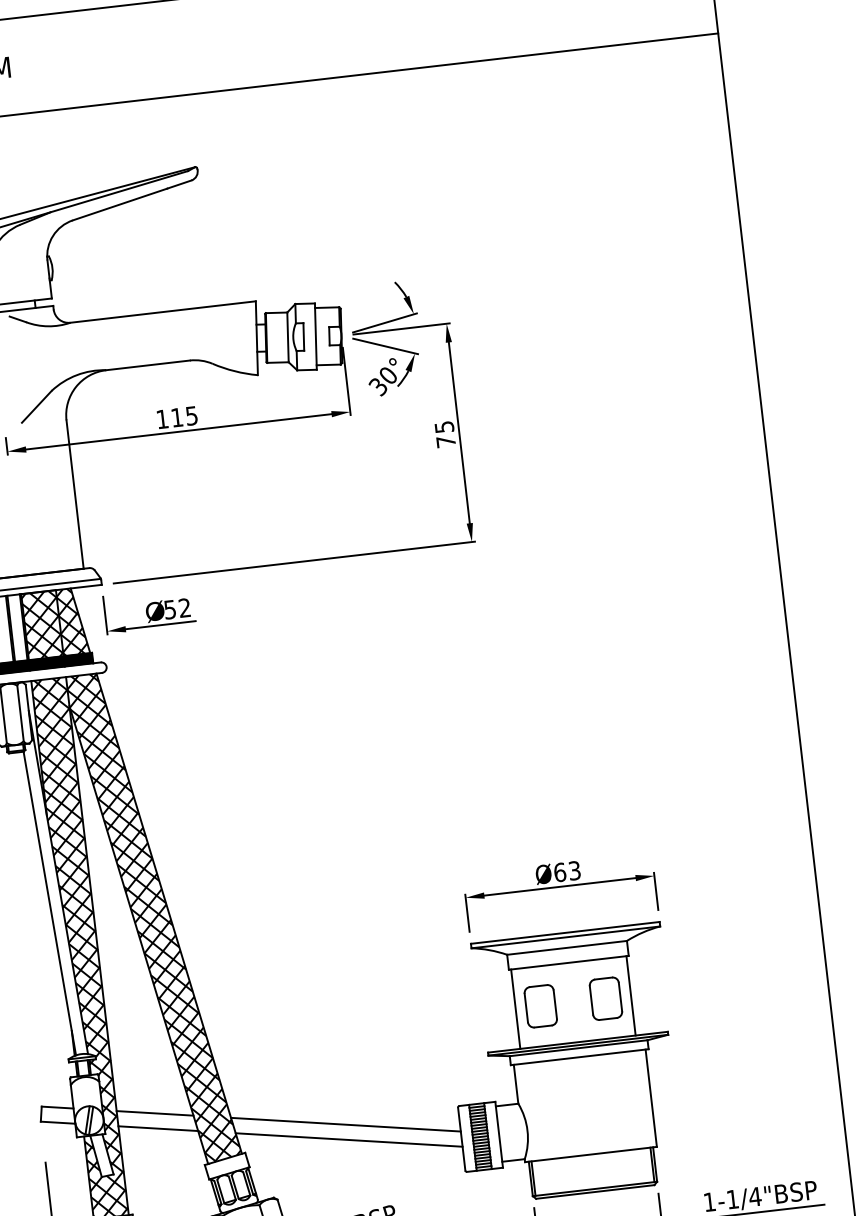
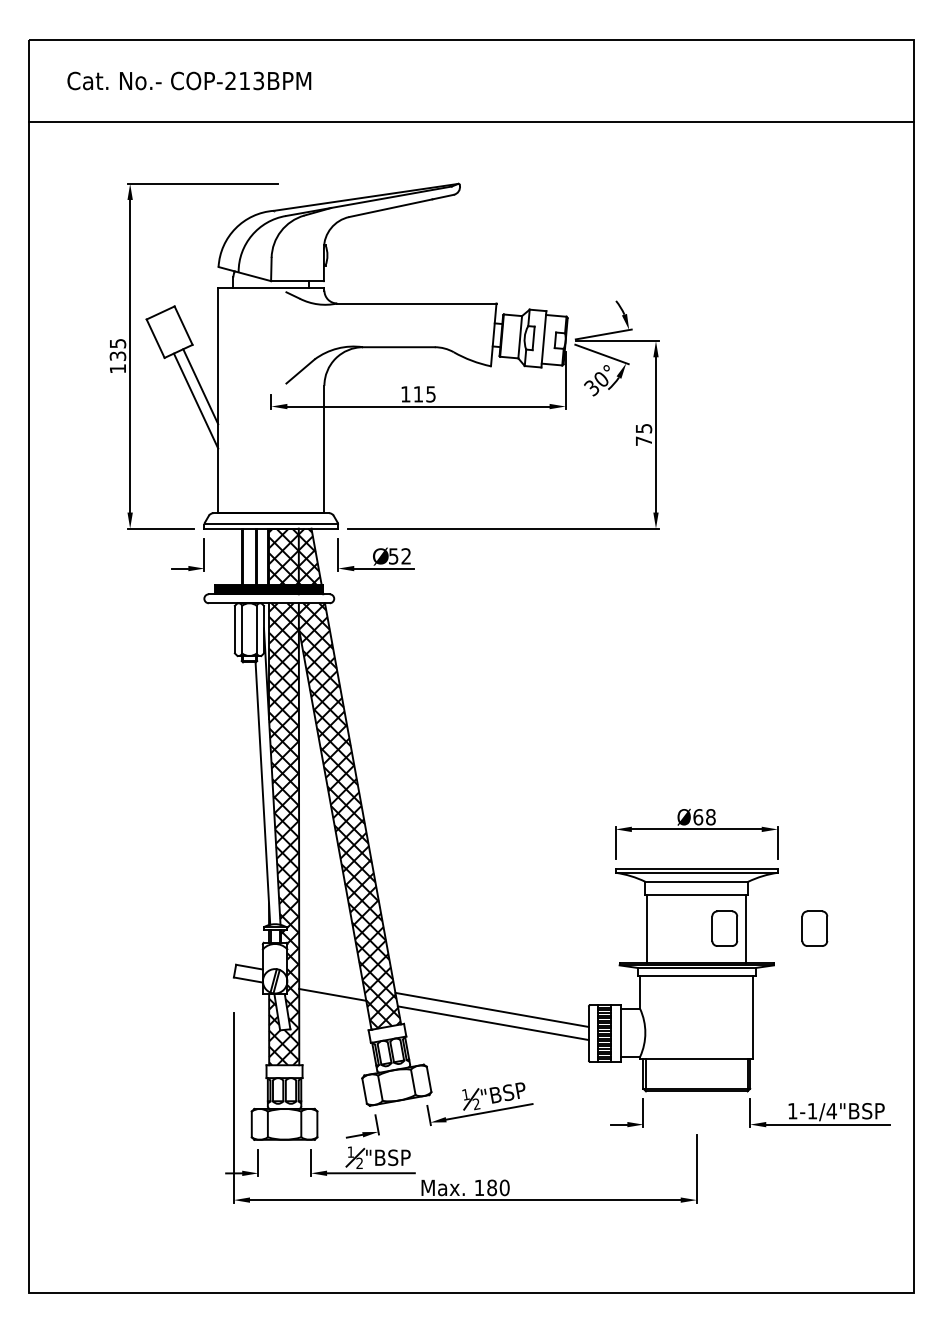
text: (574, 871) -> (710, 817), Ø63 -> Ø68
part: (540, 1006) -> (814, 928), moved
line: (155, 1113) -> (331, 981), removed

